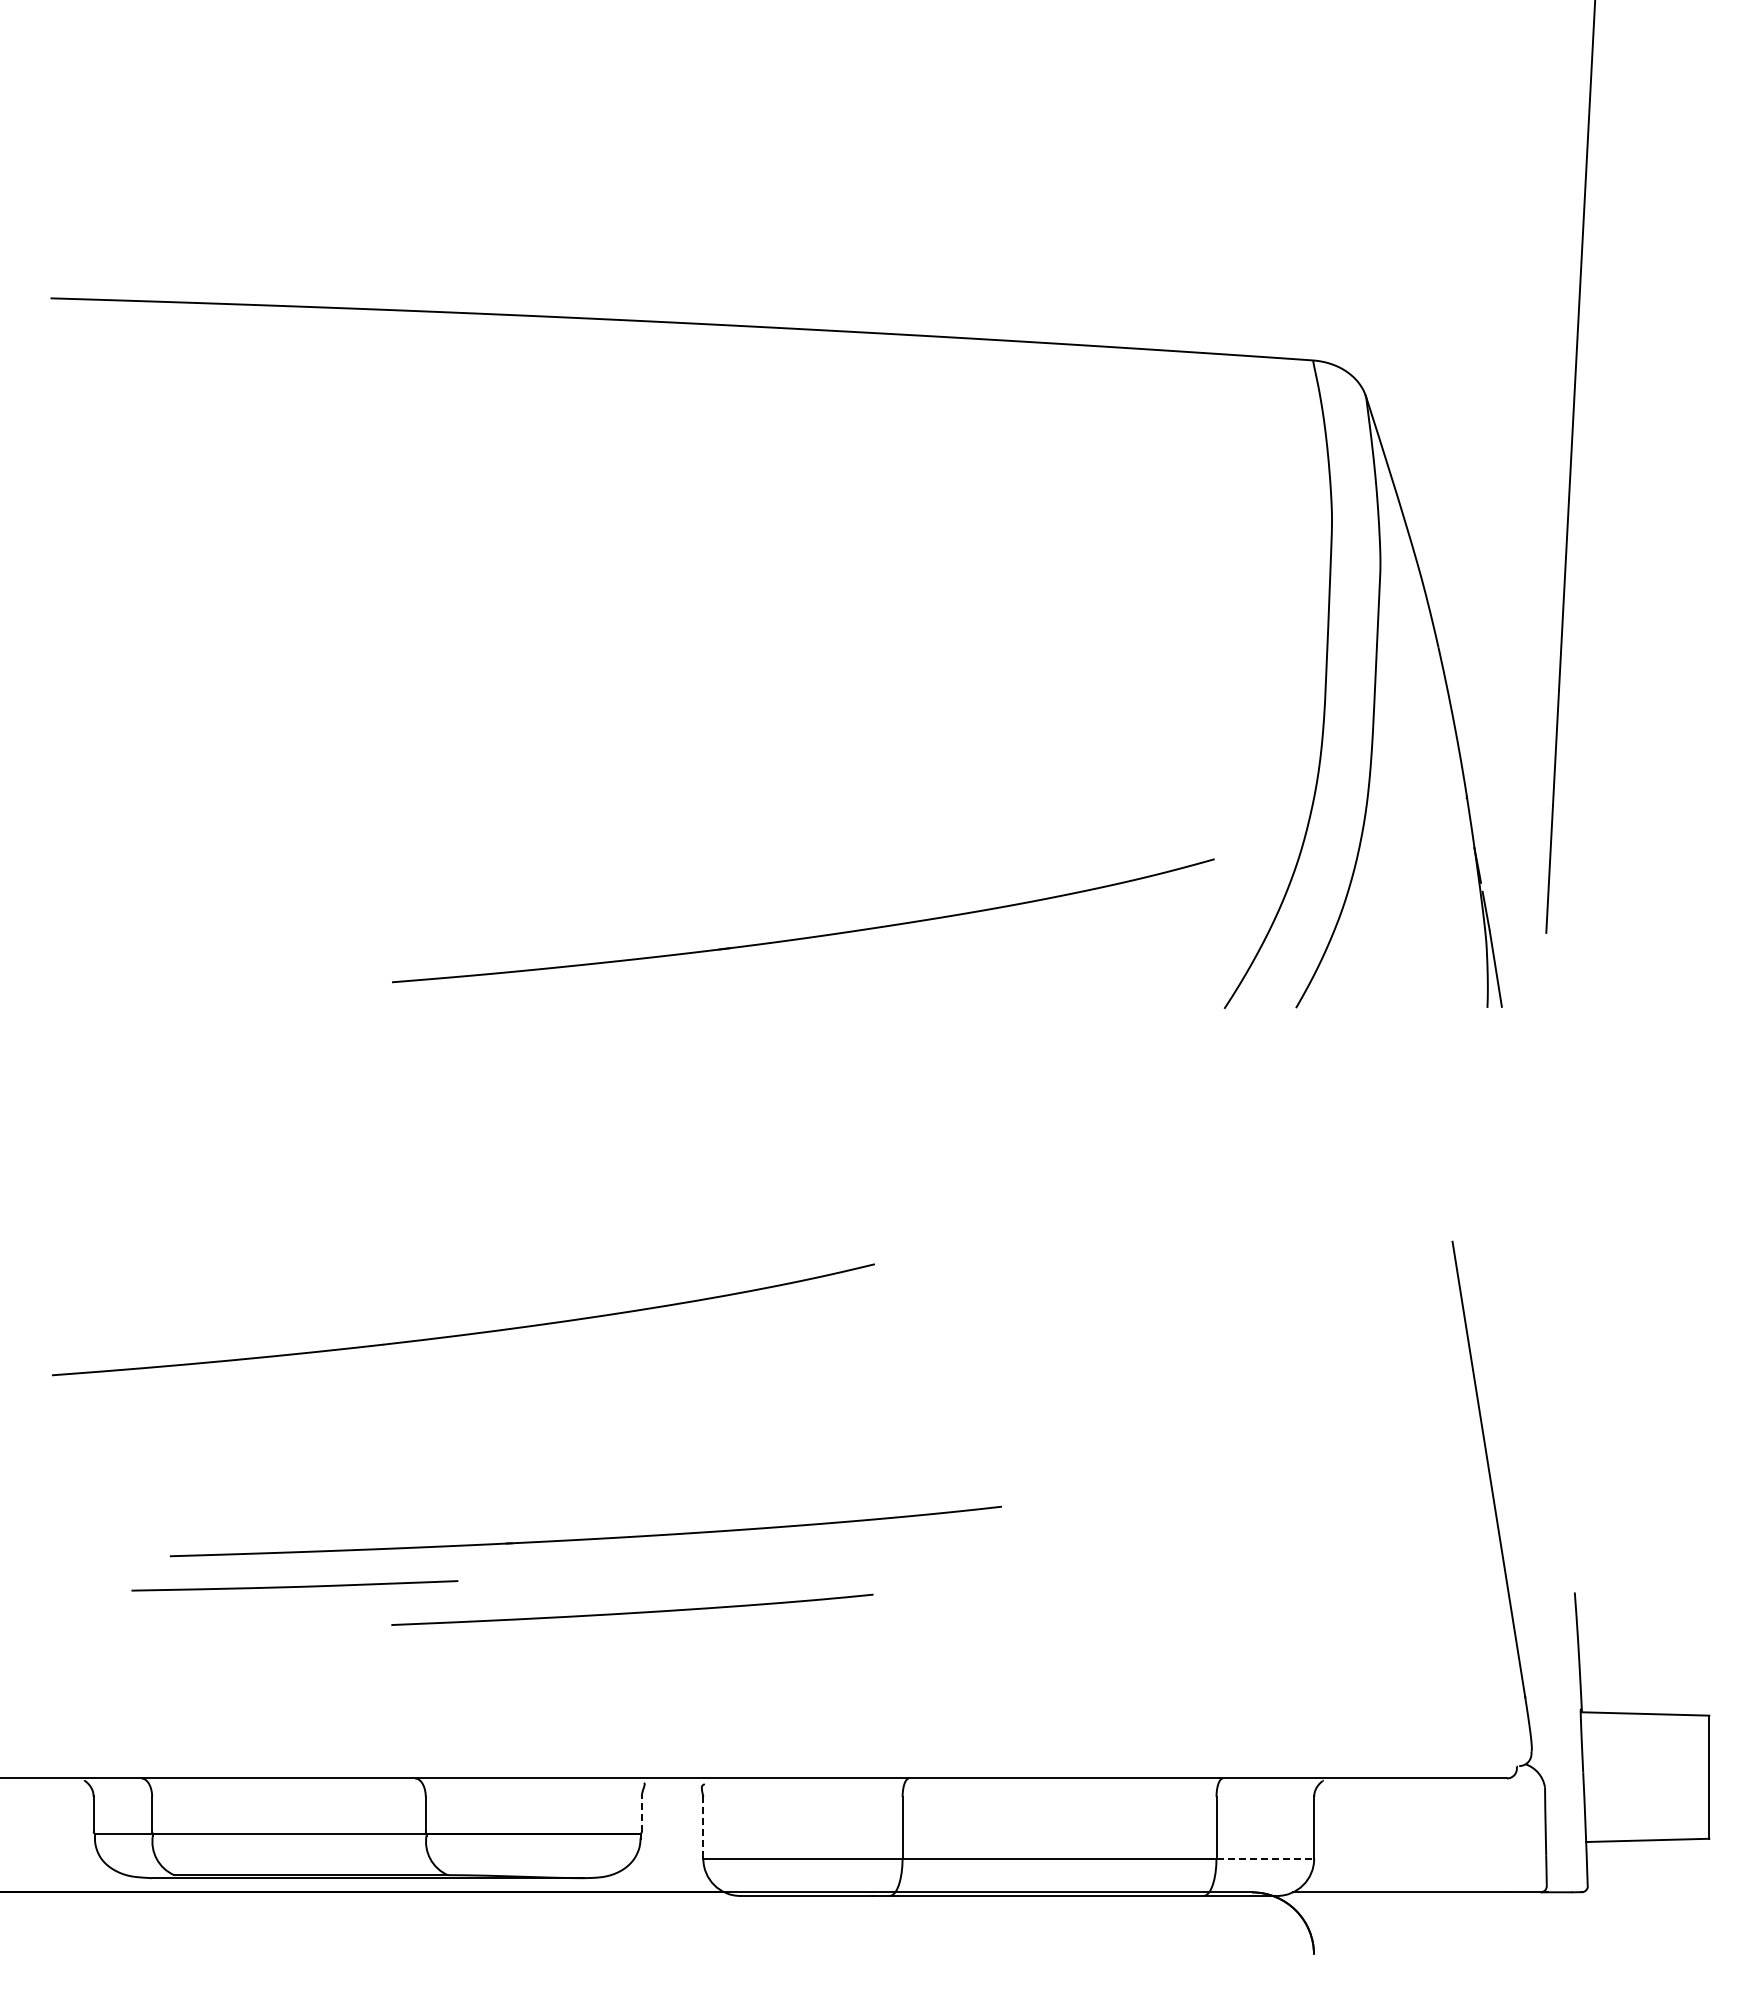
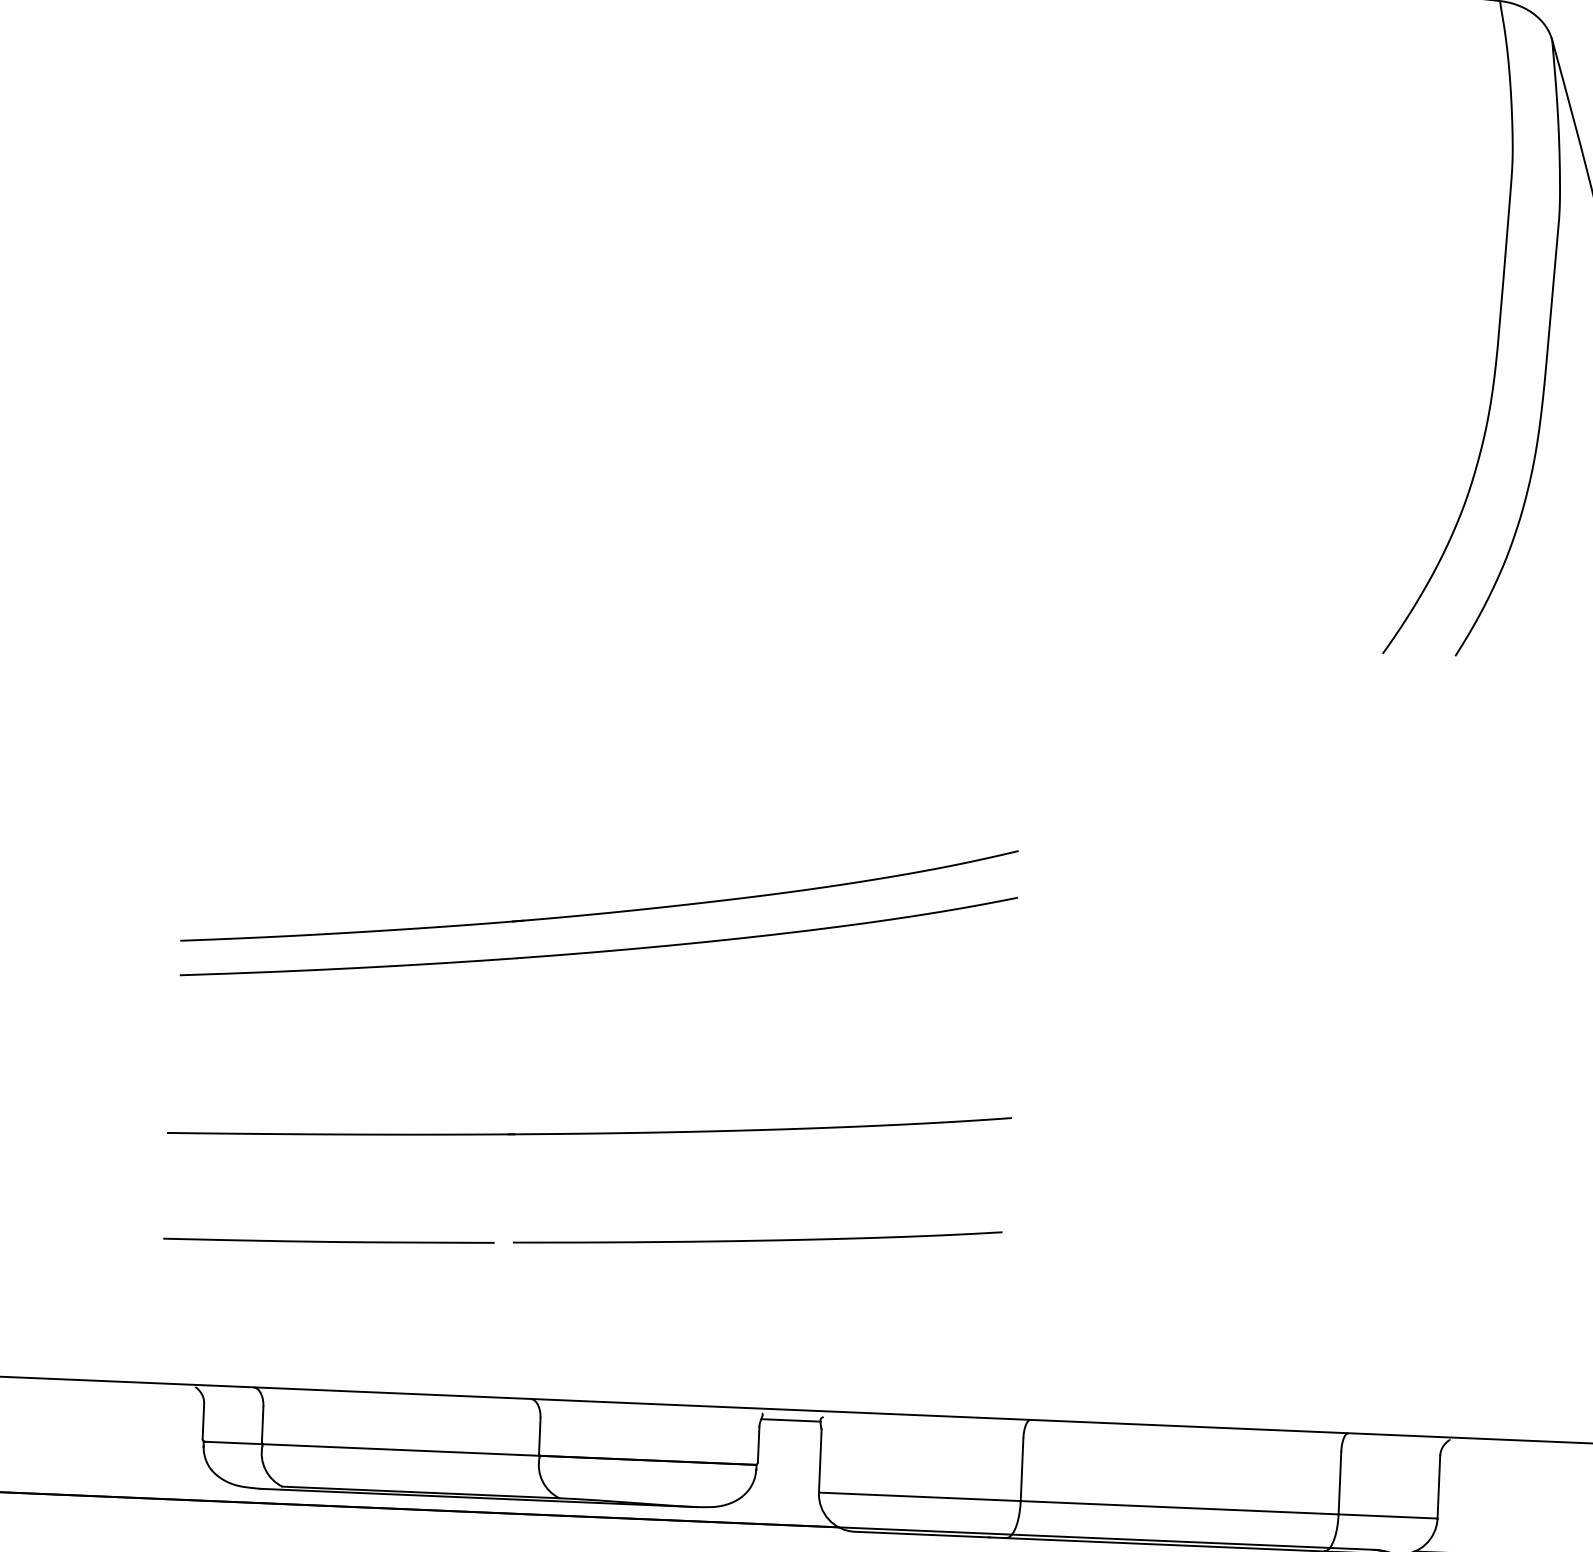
part: (808, 936) -> (604, 912), moved
part: (585, 1538) -> (588, 1132), moved
curve: (294, 1586) -> (328, 1241), moved
line: (672, 1788) -> (790, 1420), added
line: (641, 1813) -> (758, 1444), dashed -> solid
line: (703, 1828) -> (820, 1461), dashed -> solid
line: (1265, 1858) -> (1388, 1516), dashed -> solid

